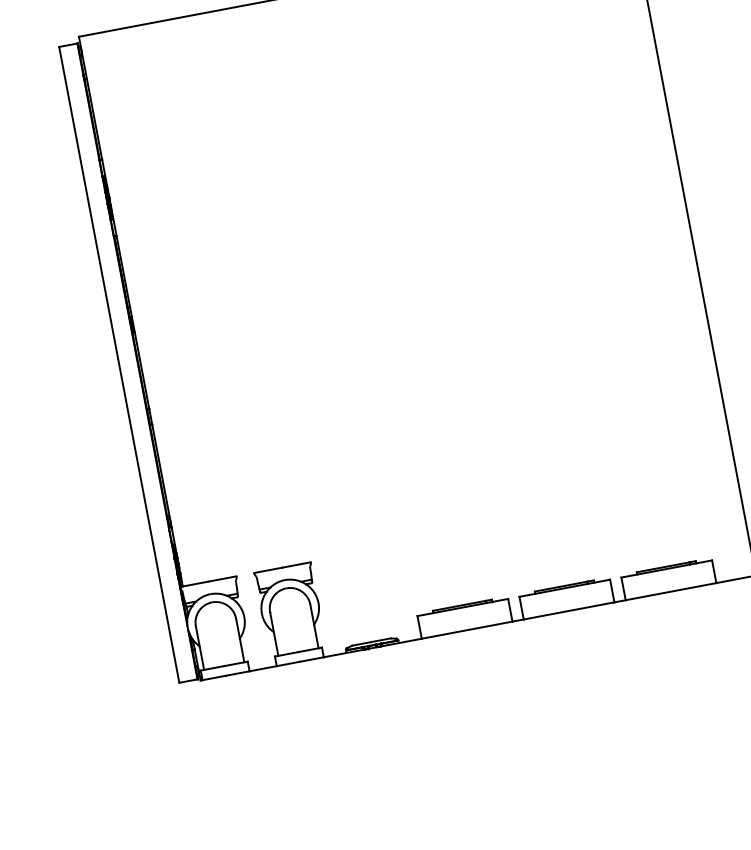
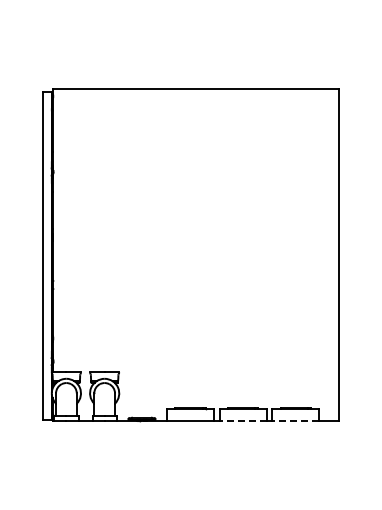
line: (670, 591) -> (295, 420), solid -> dashed
line: (567, 610) -> (242, 420), solid -> dashed

